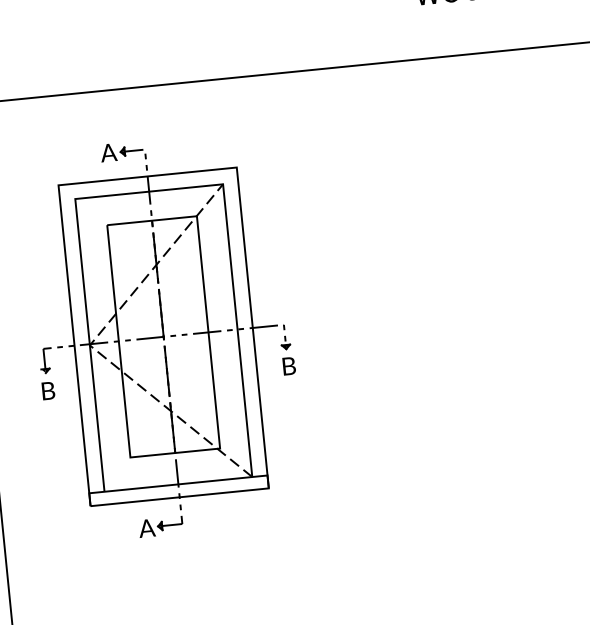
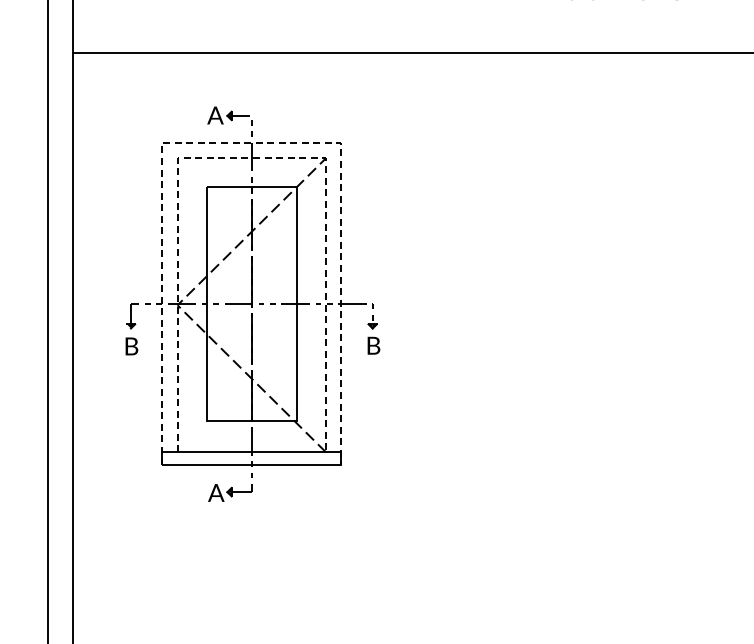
line: (147, 176) -> (251, 142), solid -> dashed
line: (149, 191) -> (252, 158), solid -> dashed

